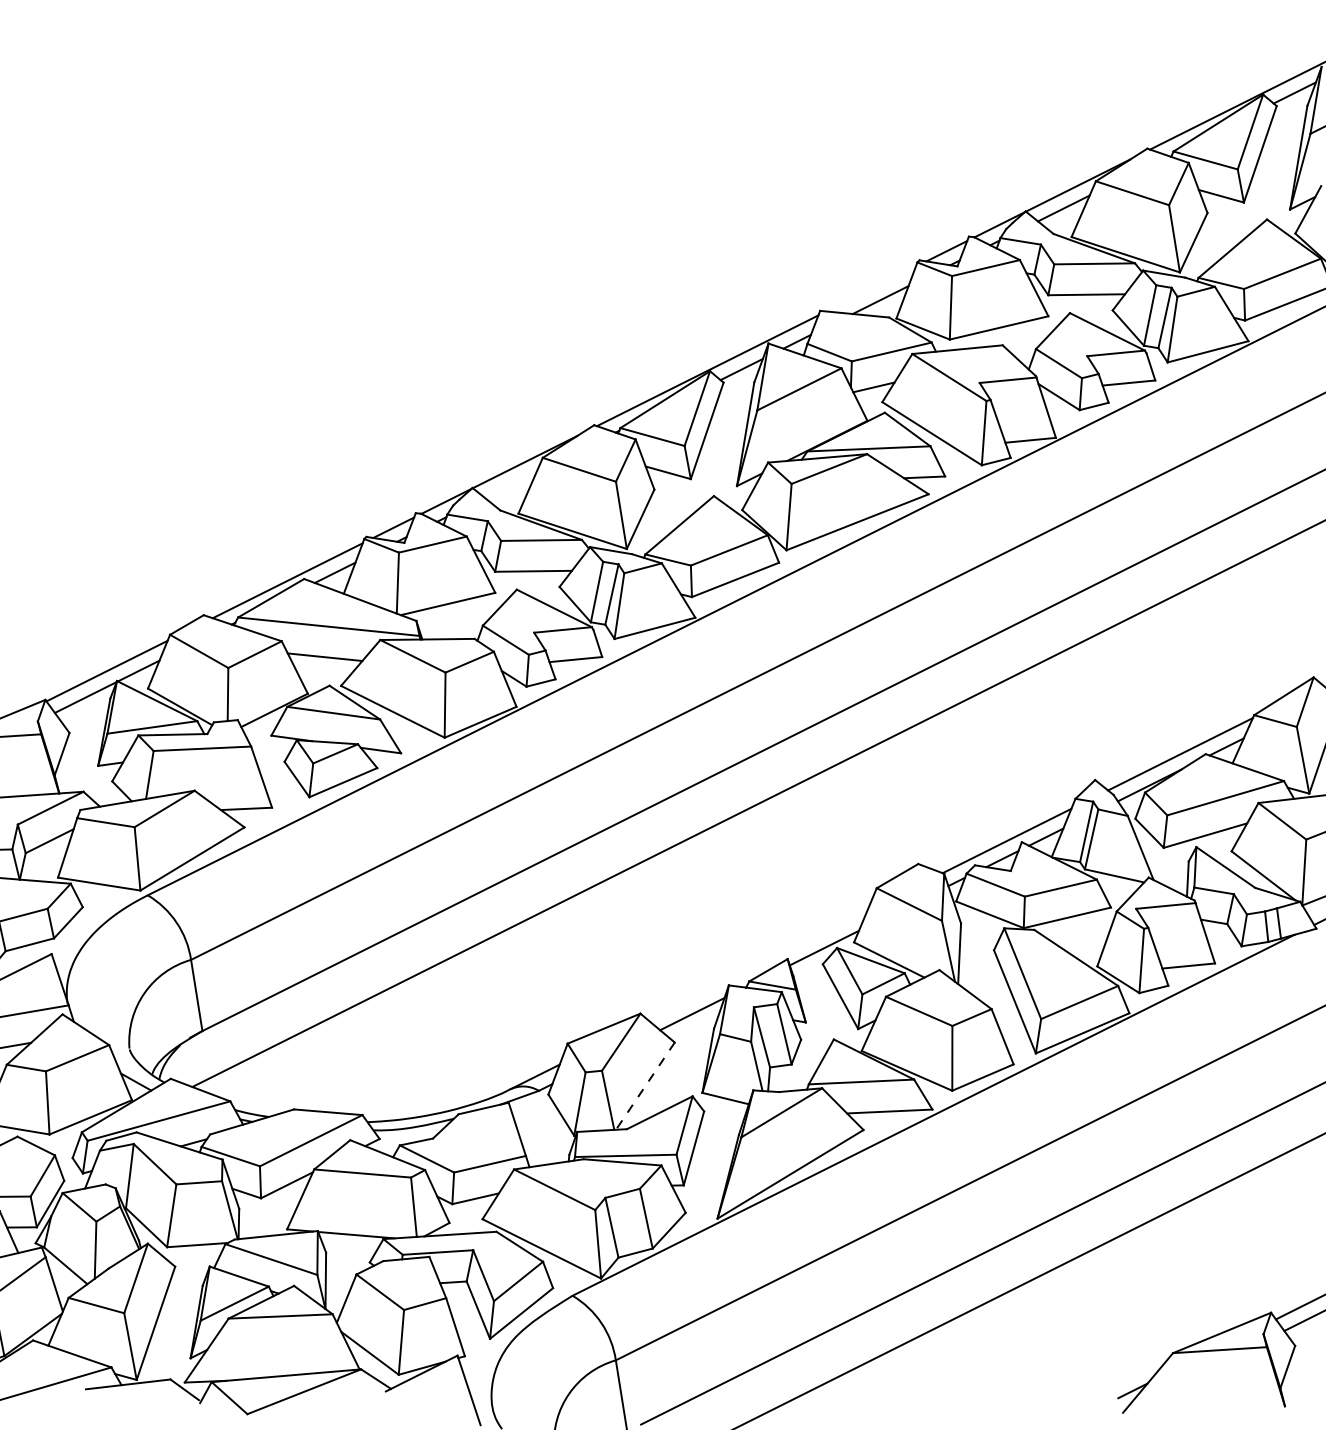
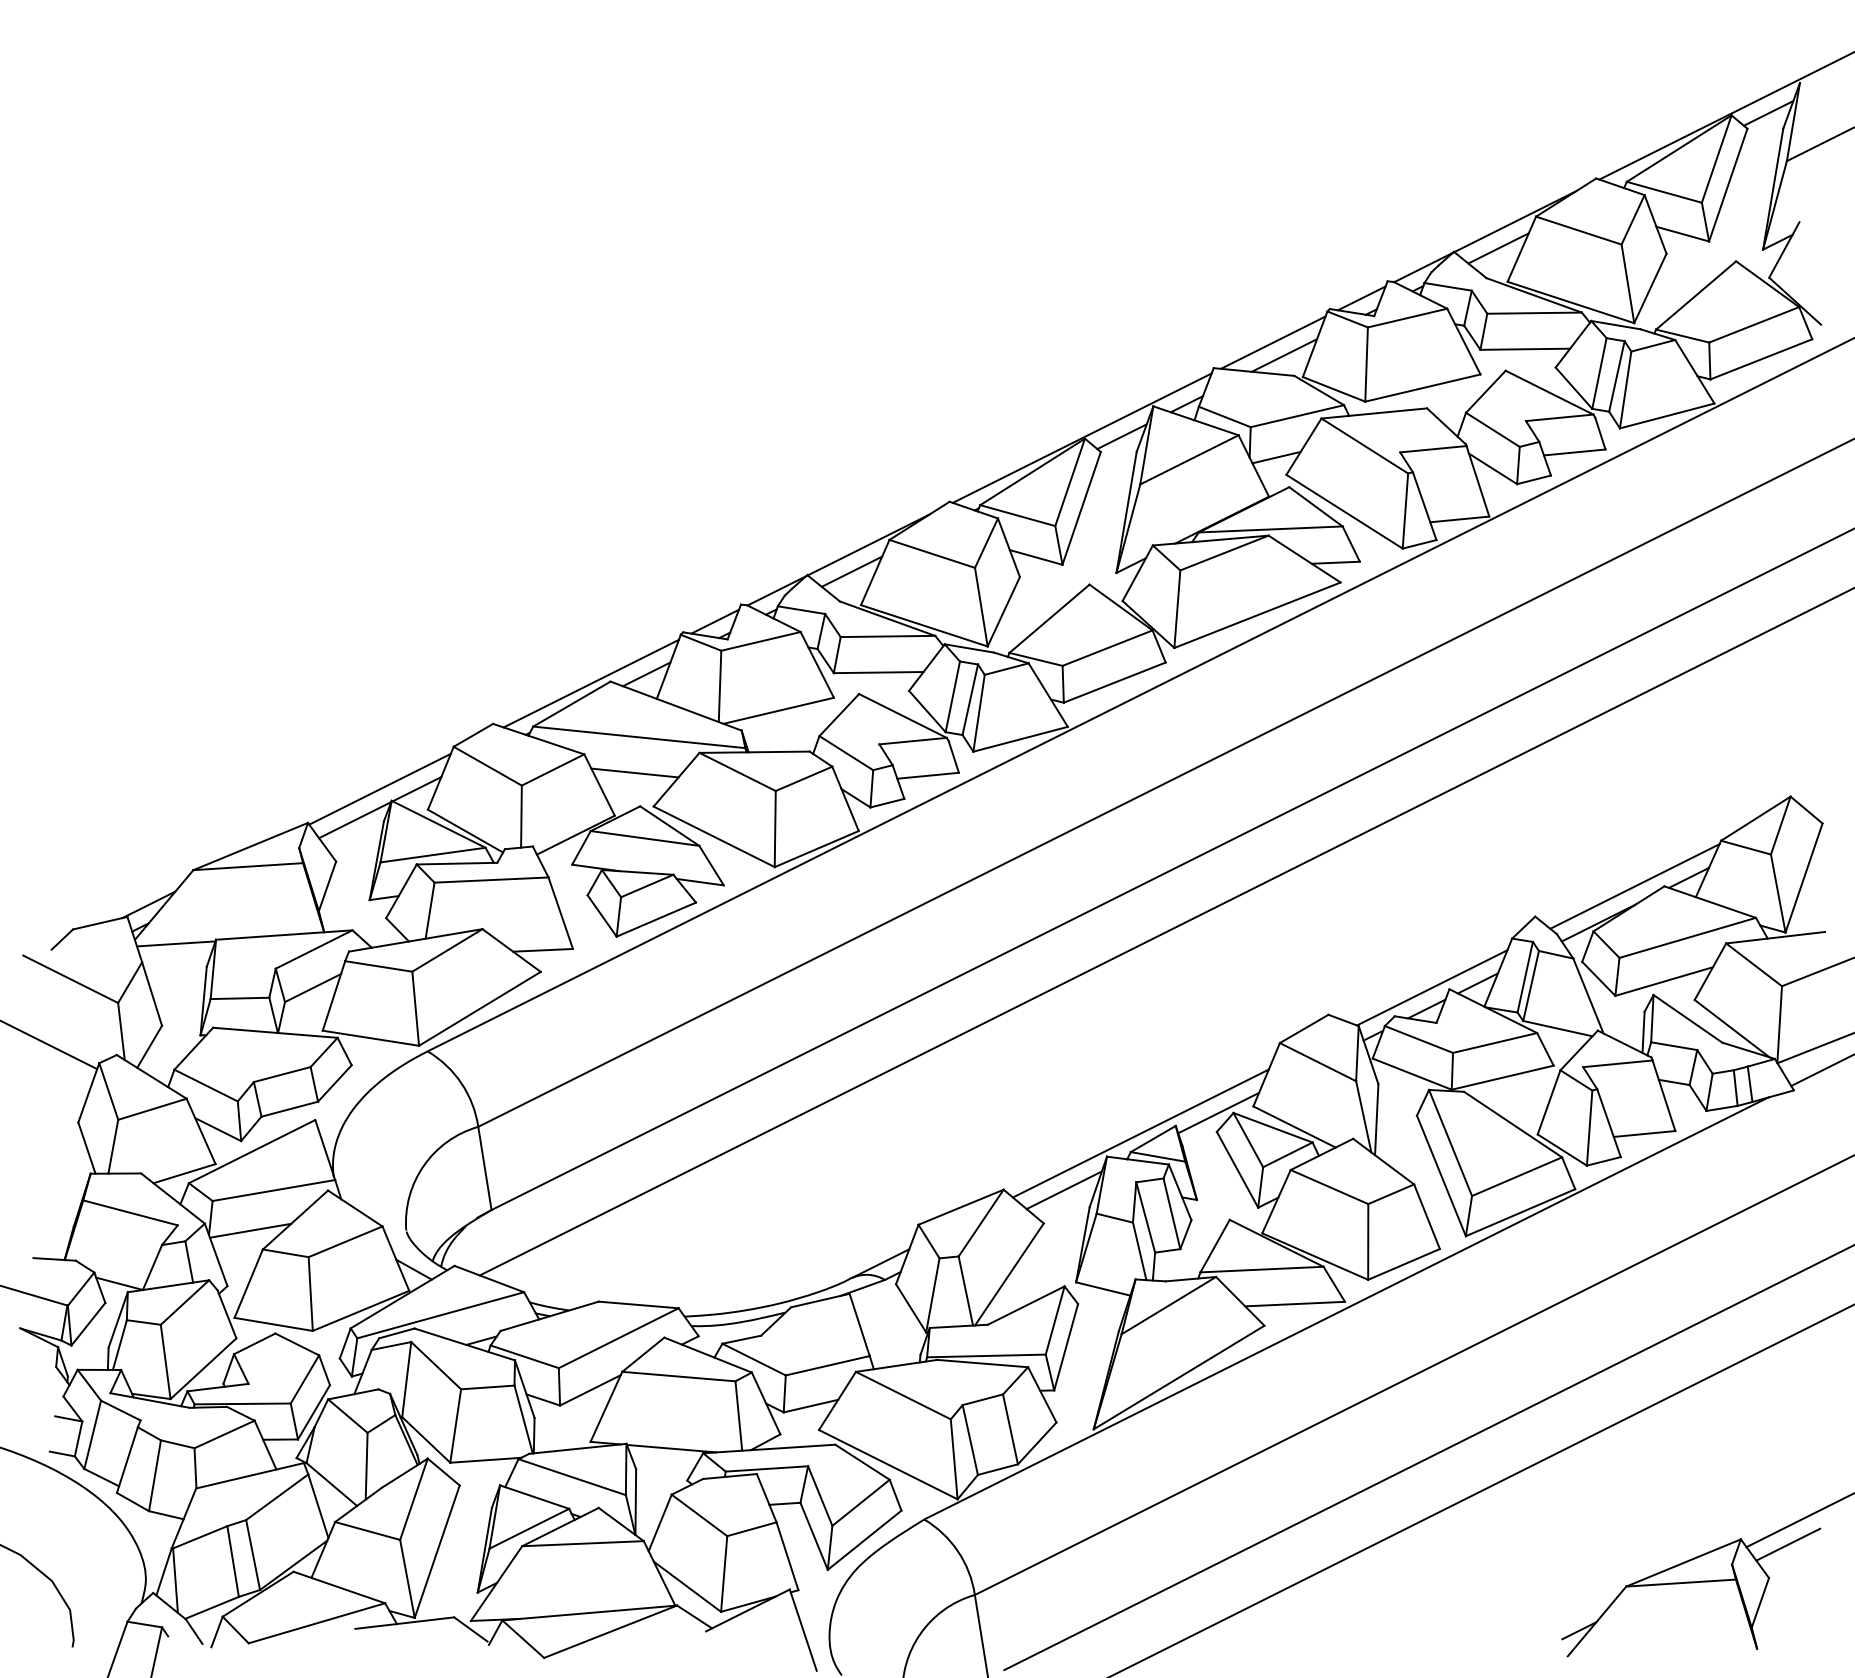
line: (870, 288) -> (1272, 342), added
line: (510, 484) -> (851, 571), added
line: (757, 965) -> (1140, 1133), added
line: (645, 1086) -> (1009, 1274), dashed -> solid

